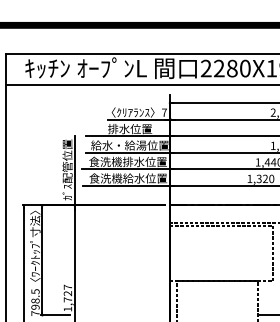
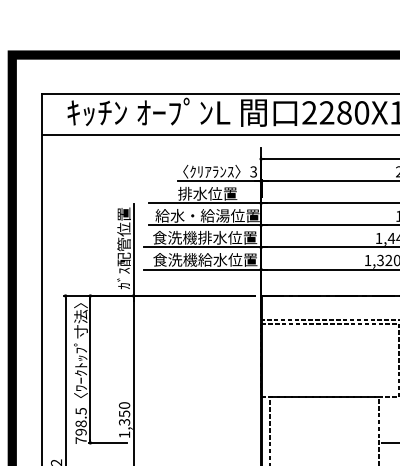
text: (164, 112) -> (253, 171), 7 -> 3
text: (67, 293) -> (124, 413), 1,727 -> 1,350

